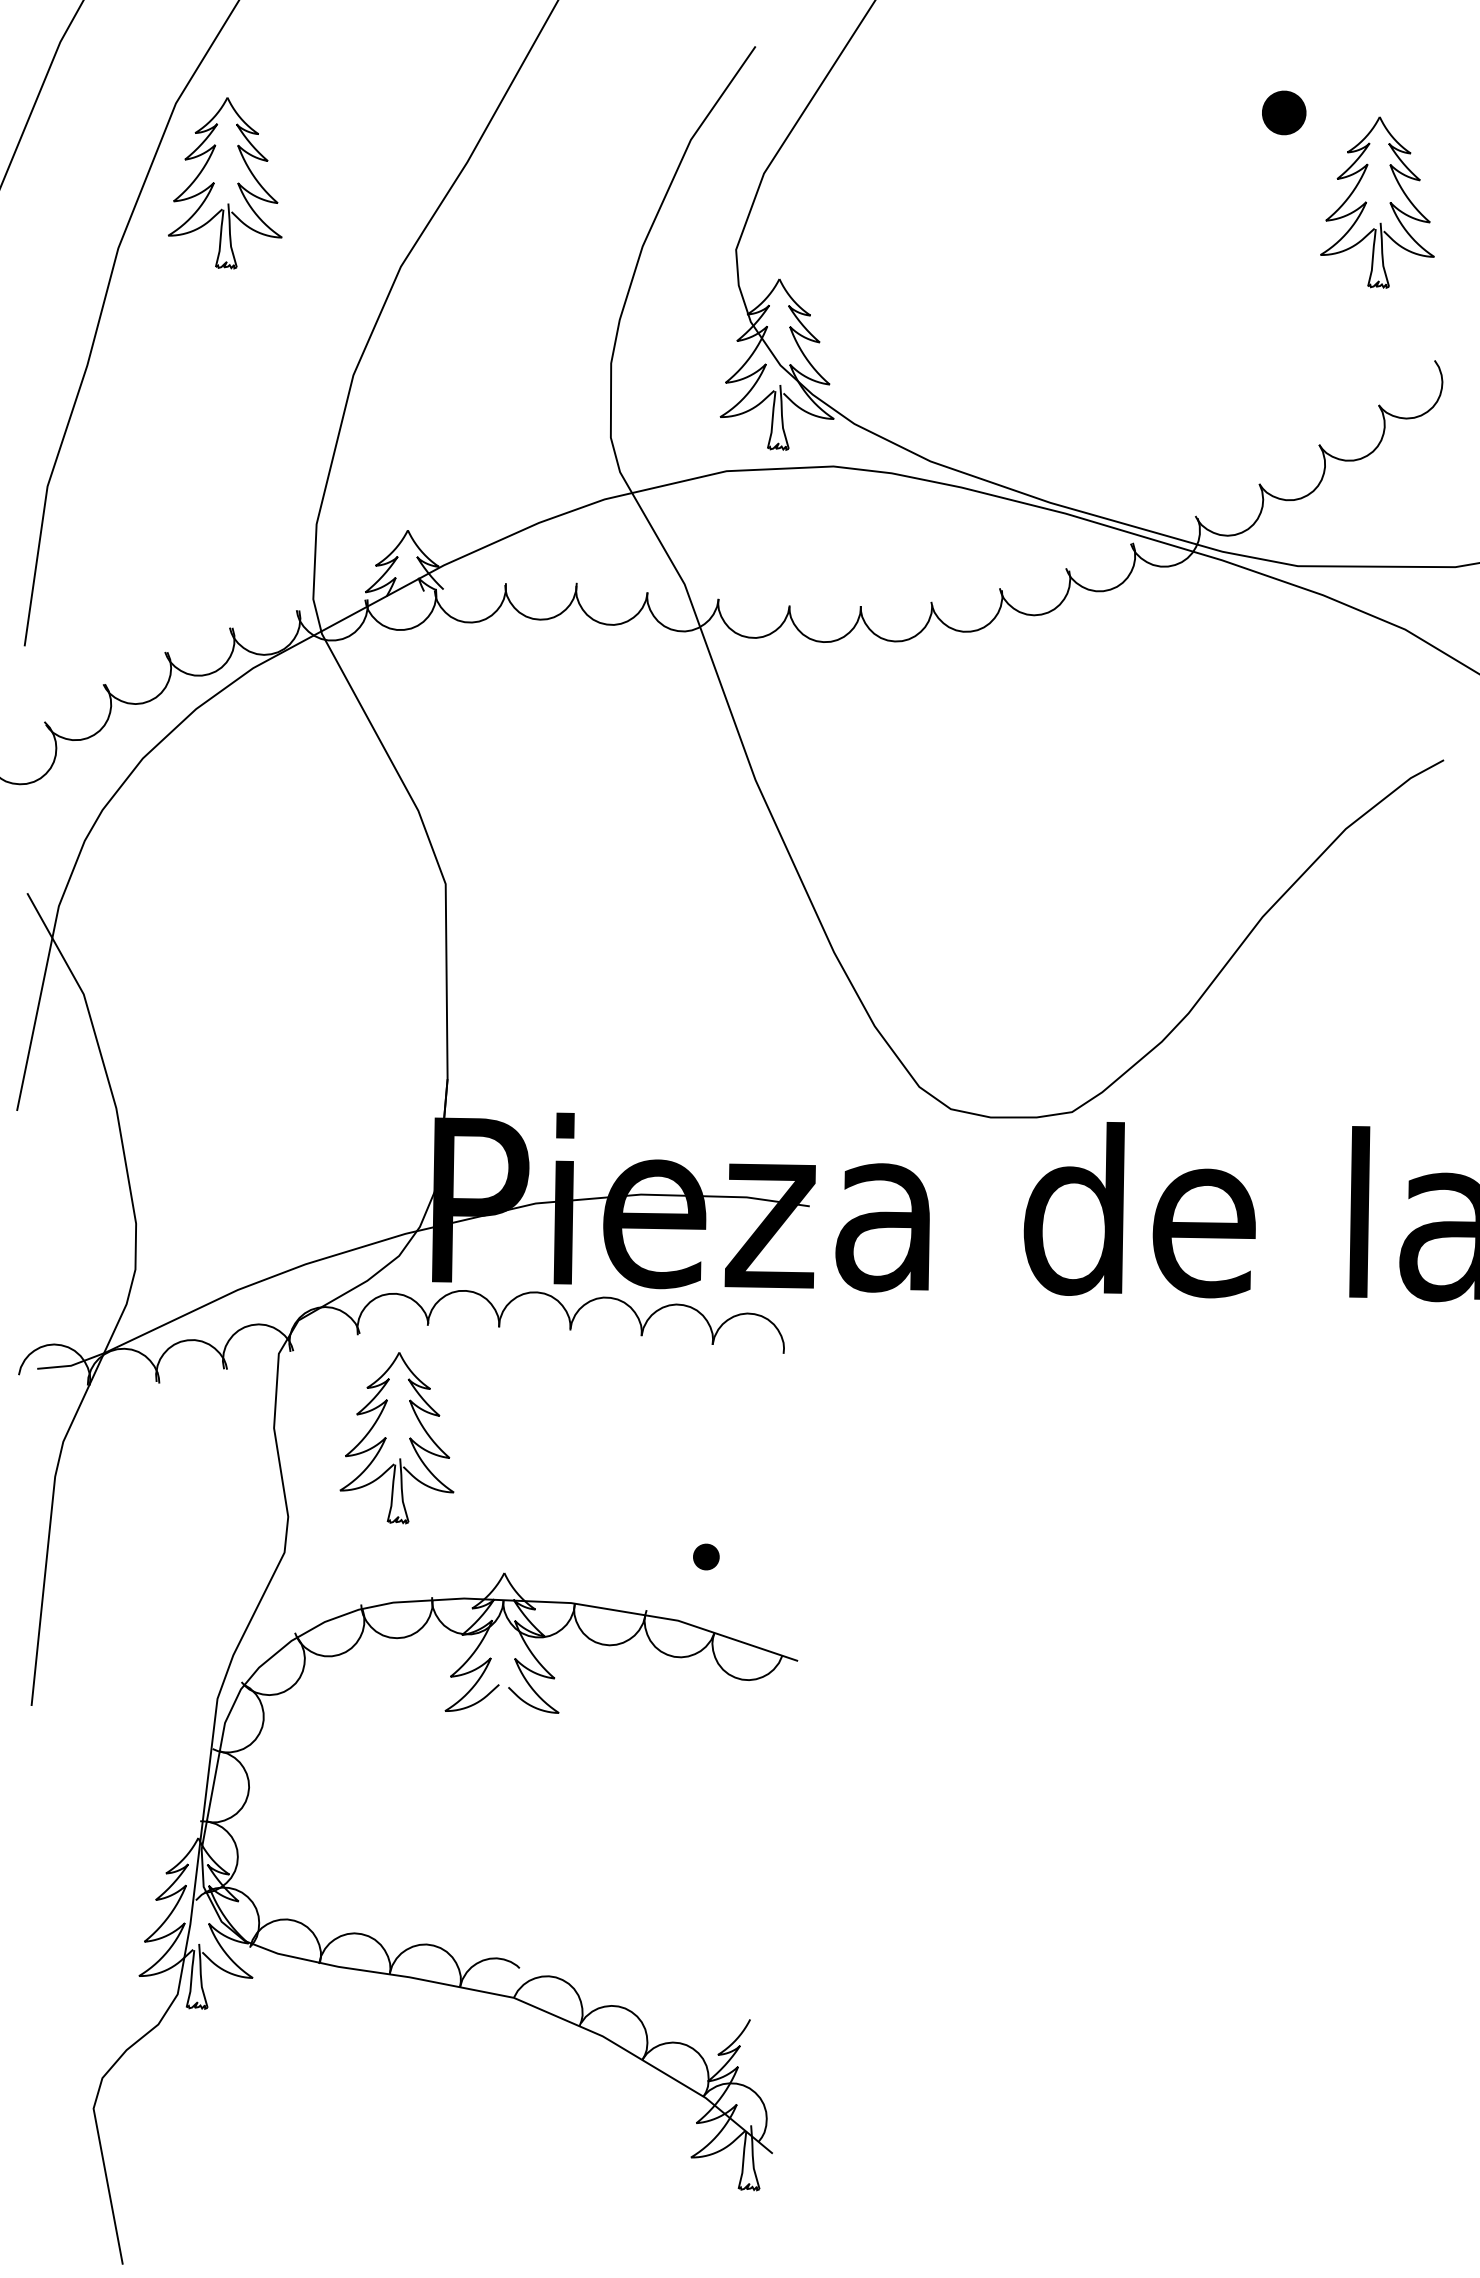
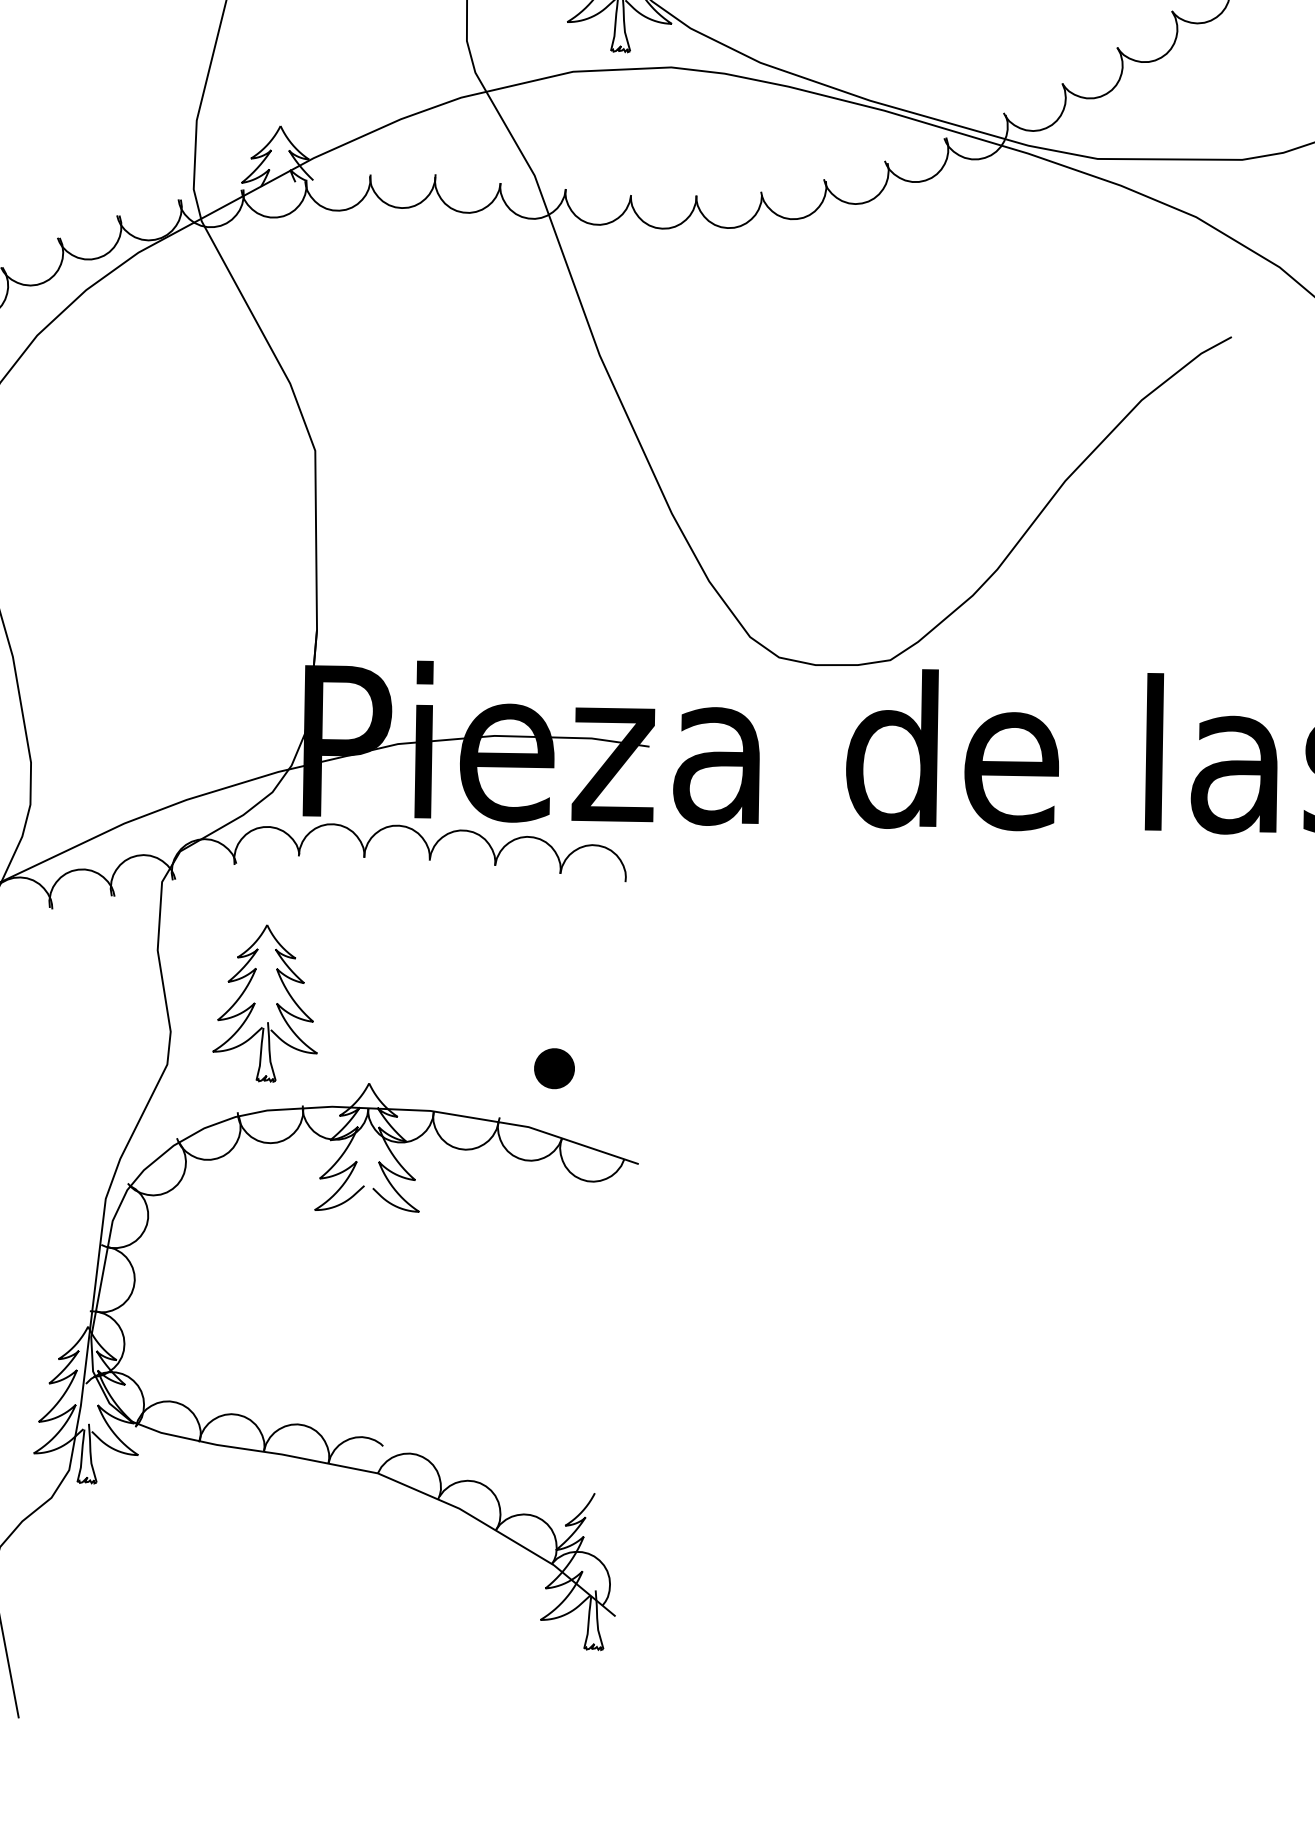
part: (386, 1438) -> (255, 1003), moved
part: (706, 1556) -> (554, 1068), size x1.67

